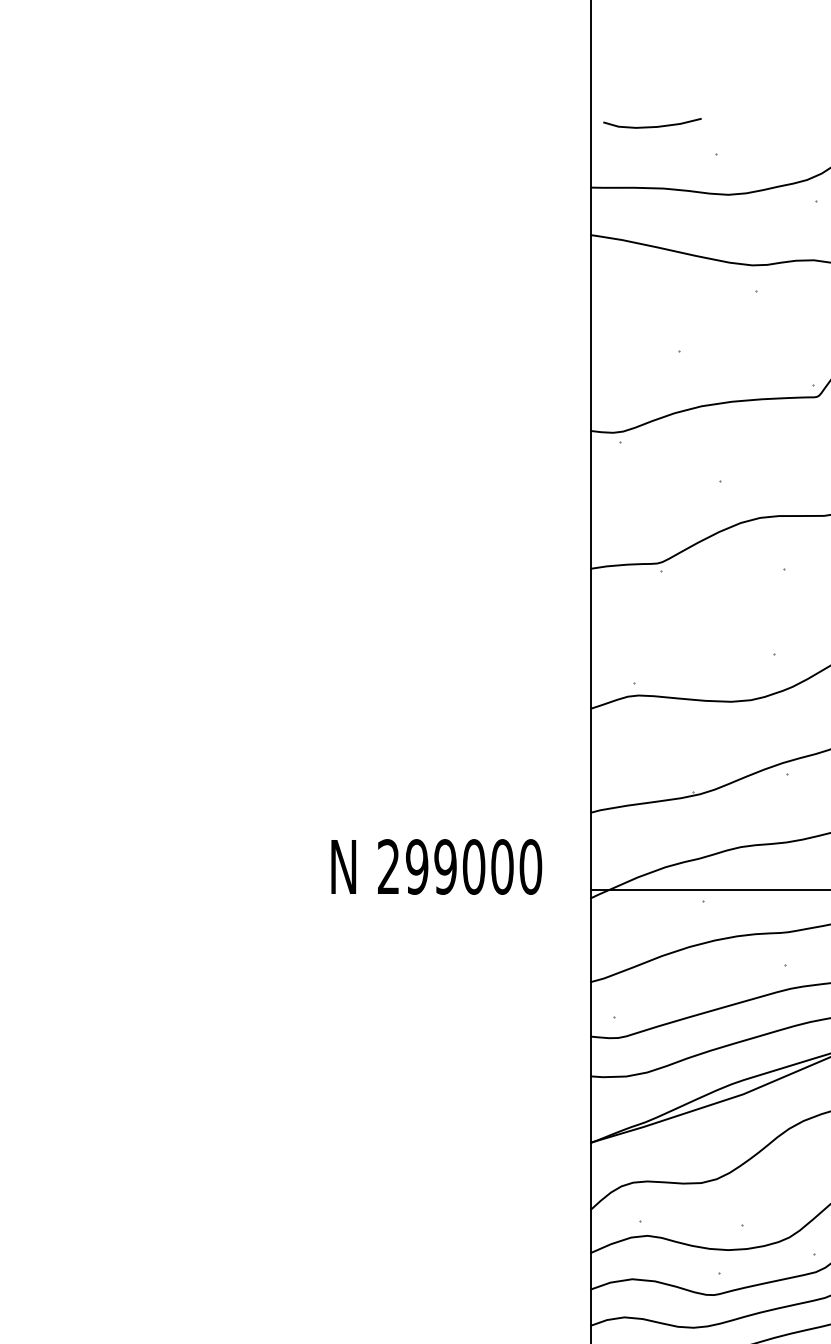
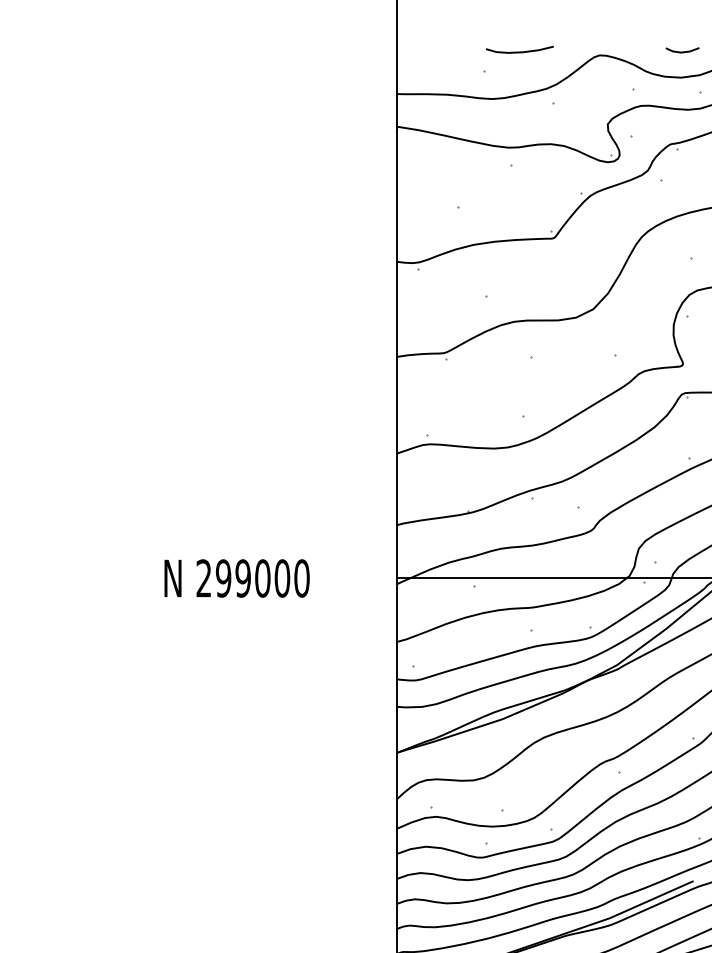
curve: (651, 125) -> (519, 51), moved
text: (435, 866) -> (236, 578), moved

